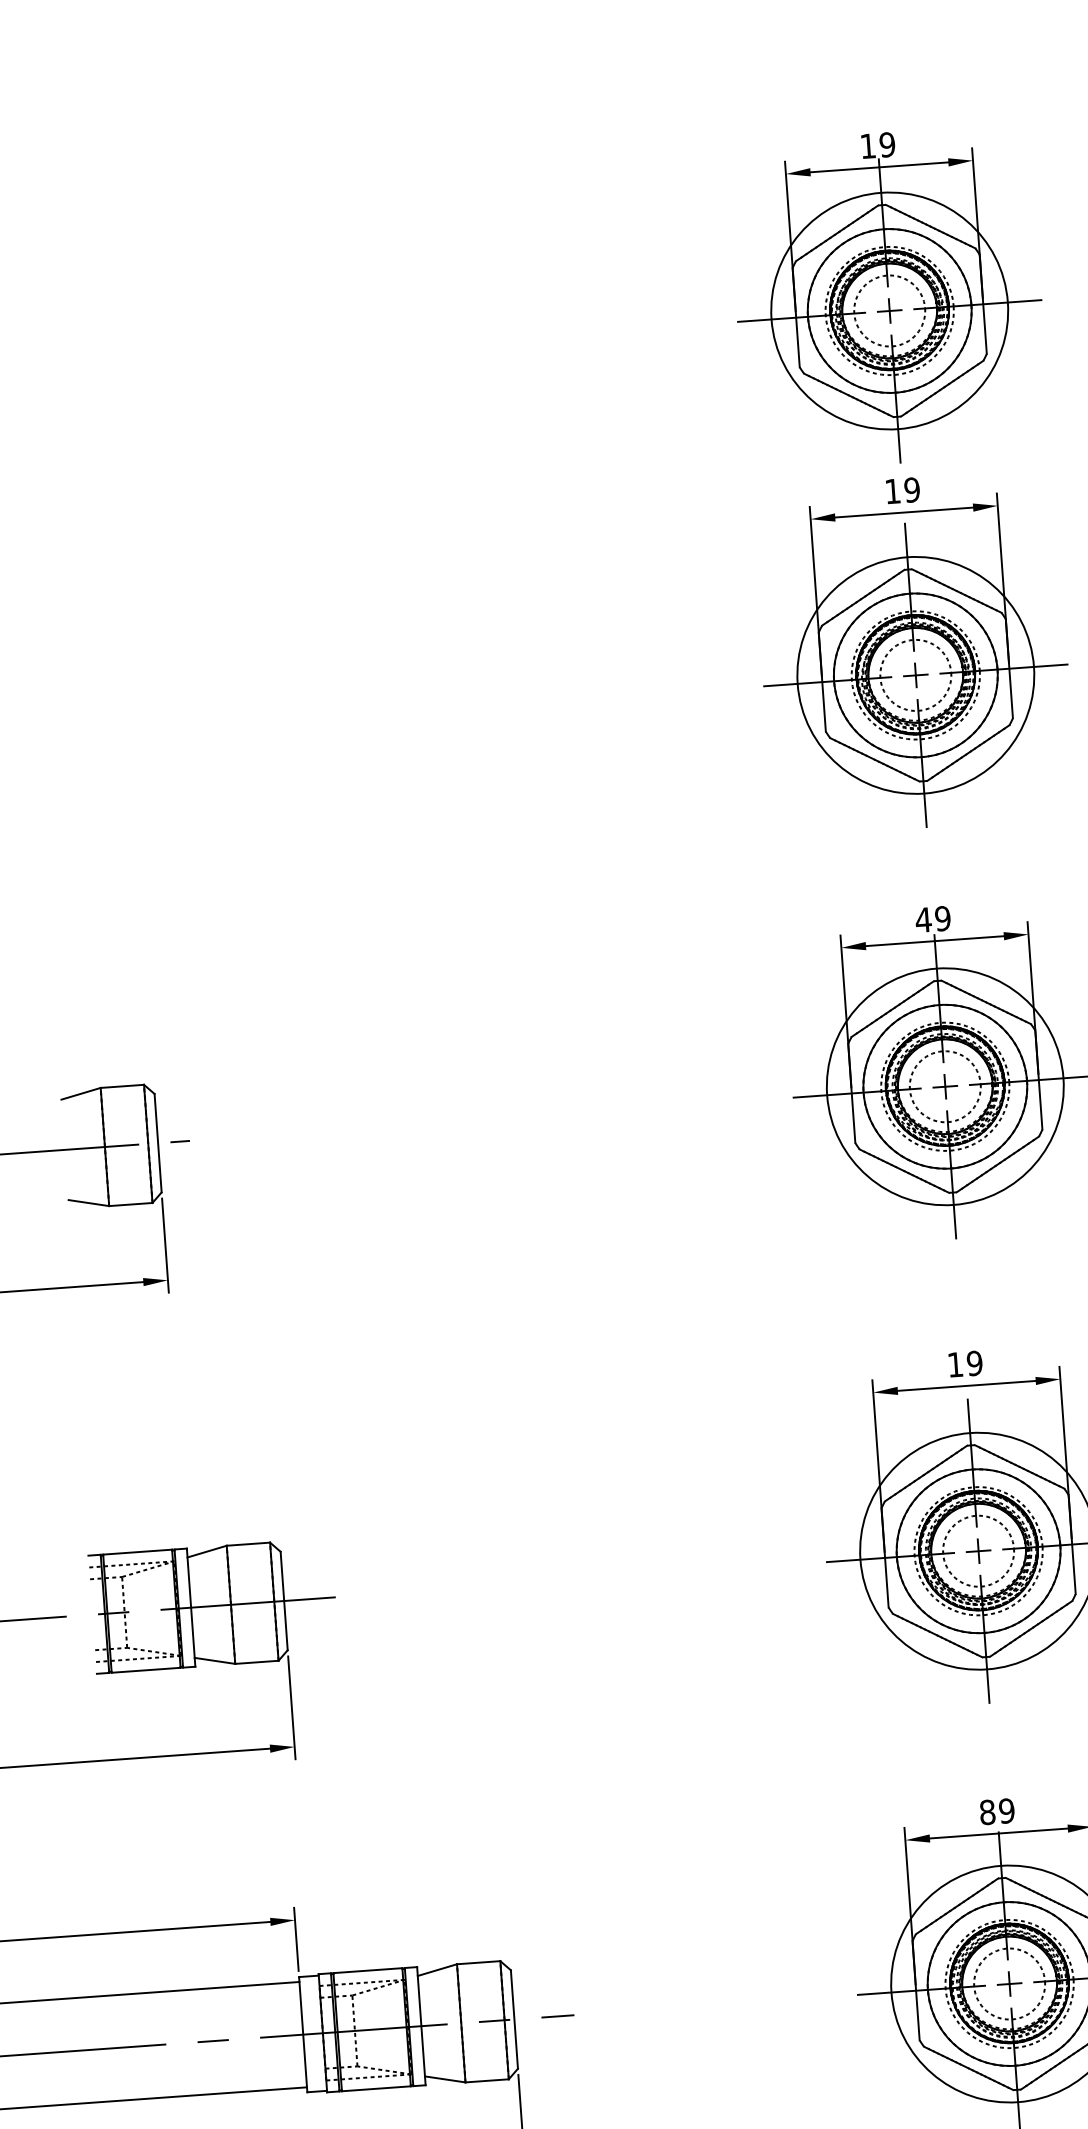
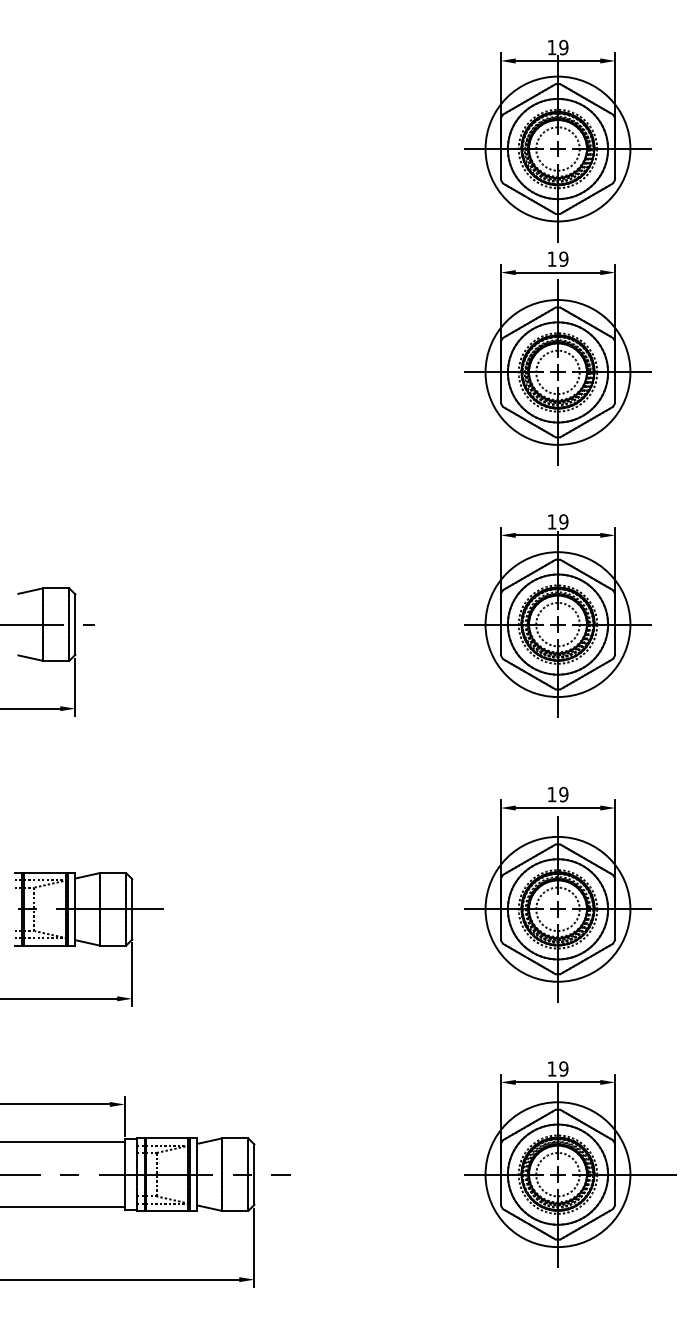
text: (922, 919) -> (551, 521), 49 -> 19
text: (986, 1811) -> (551, 1068), 89 -> 19

